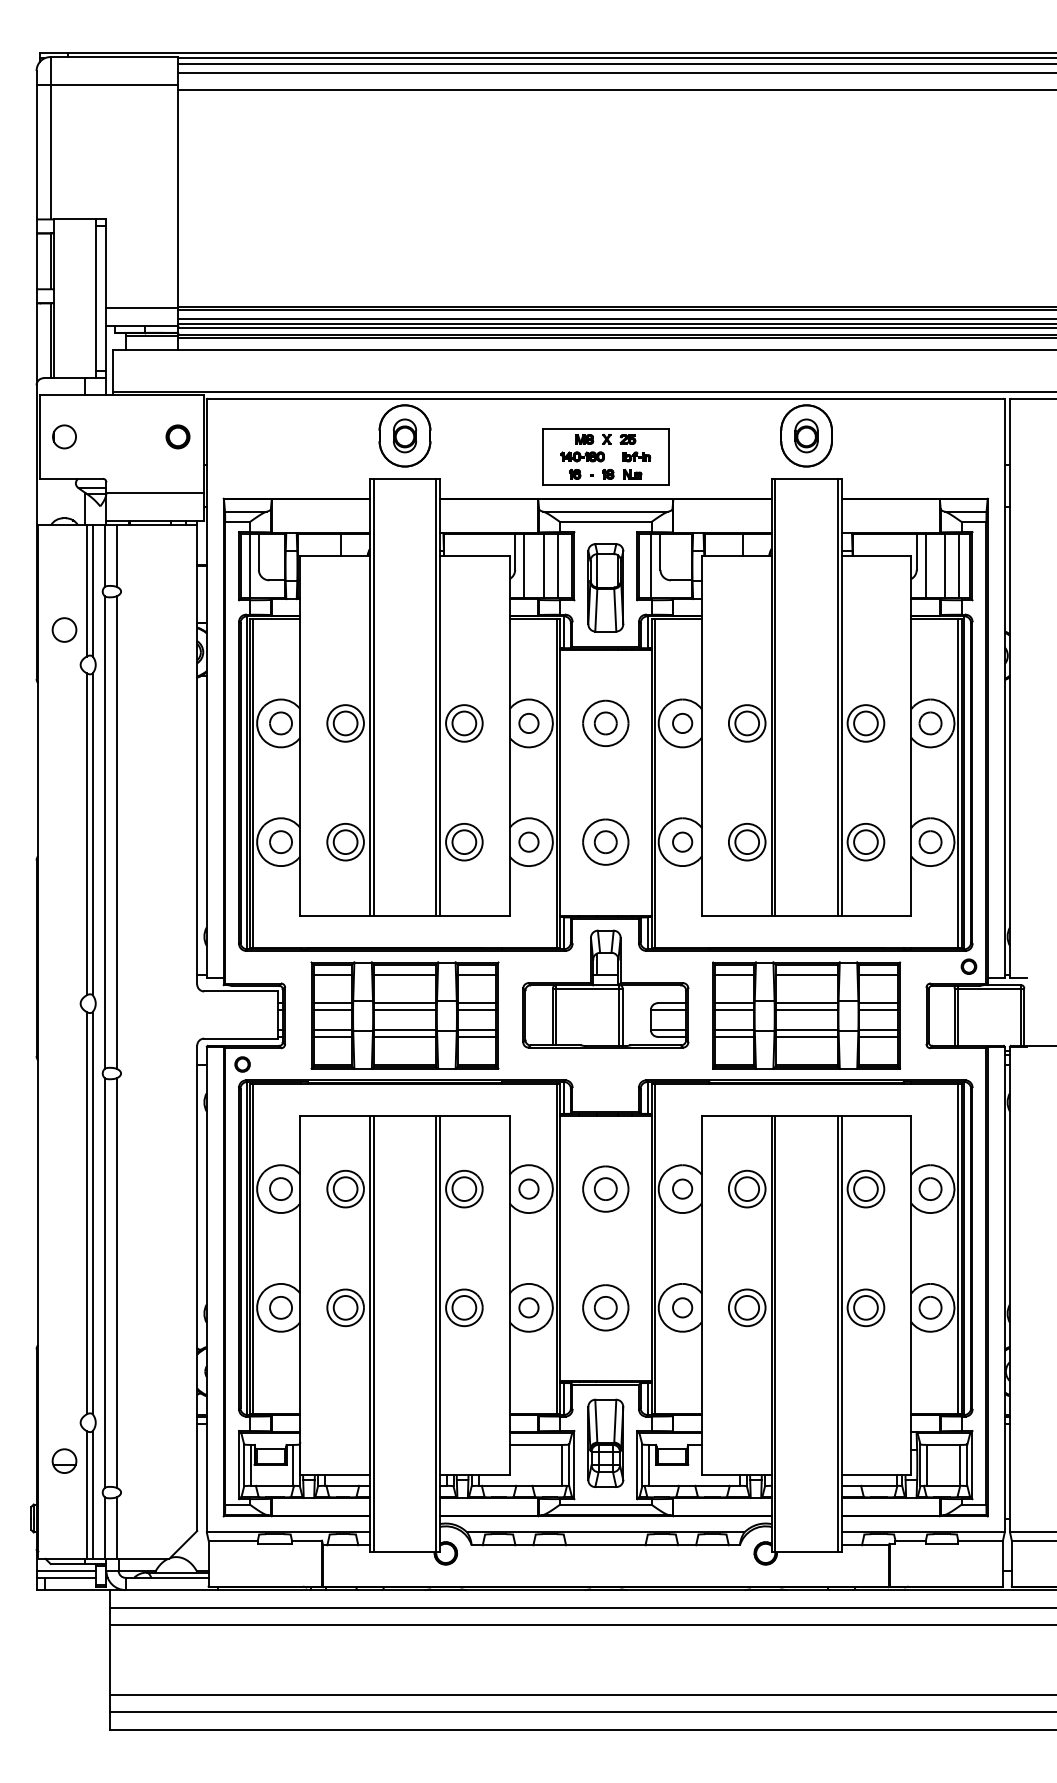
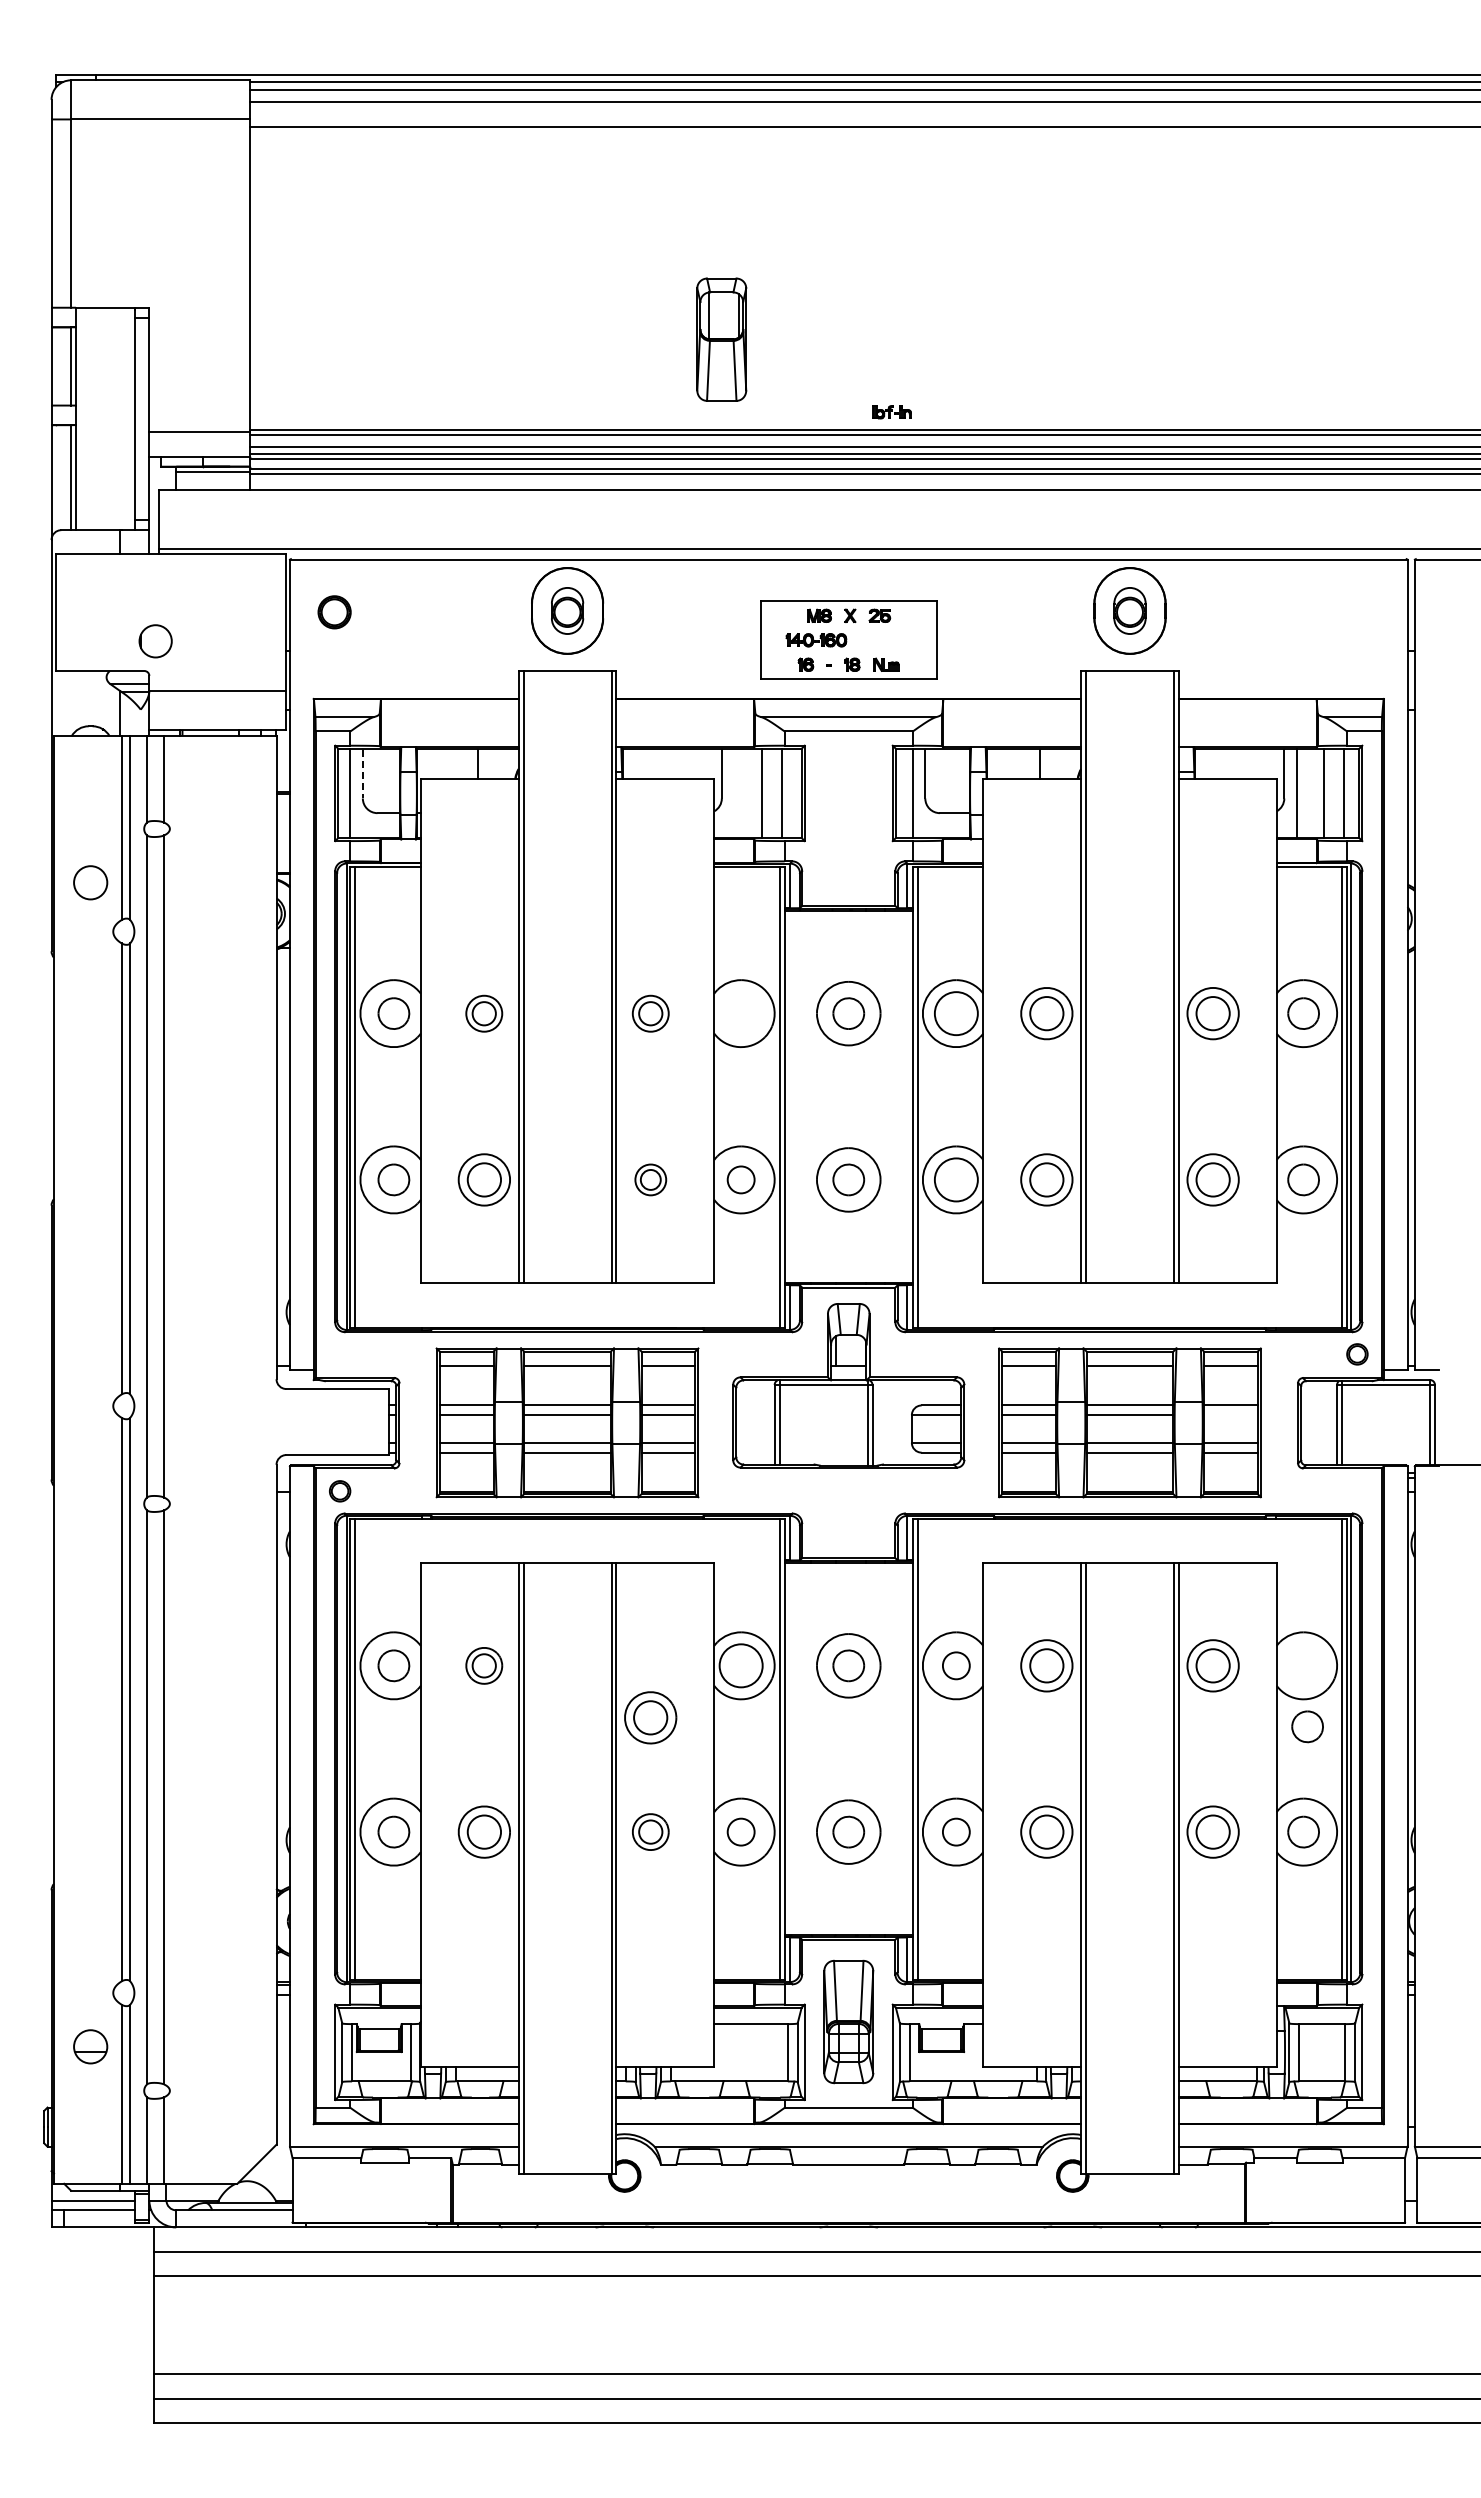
circle: (64, 437) -> (155, 641), moved
part: (177, 437) -> (334, 612), moved
part: (636, 457) -> (891, 412), moved
line: (258, 552) -> (362, 774), solid -> dashed
line: (524, 566) -> (734, 793), removed
part: (605, 587) -> (721, 339), moved
part: (345, 723) -> (483, 1013), size x0.7
part: (464, 723) -> (650, 1013), size x0.7
circle: (528, 723) -> (740, 1013), removed
circle: (682, 723) -> (955, 1013), size x1.6
part: (464, 841) -> (650, 1179), size x0.6
circle: (682, 841) -> (955, 1179), size x1.6
line: (878, 1010) -> (1230, 1415), removed
part: (345, 1188) -> (483, 1665), size x0.7
part: (464, 1188) -> (650, 1717), moved
circle: (528, 1188) -> (740, 1665), size x1.6
part: (930, 1188) -> (1307, 1726), moved
part: (464, 1307) -> (650, 1831), size x0.7

